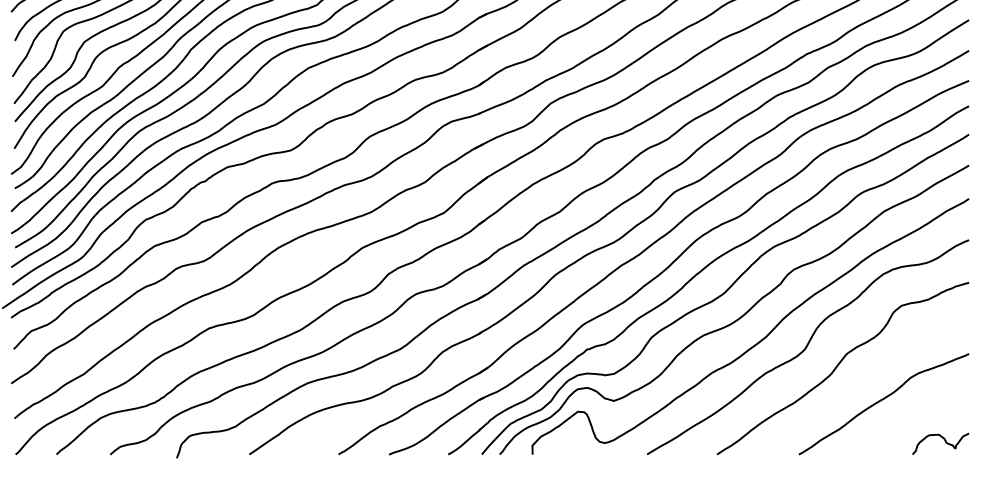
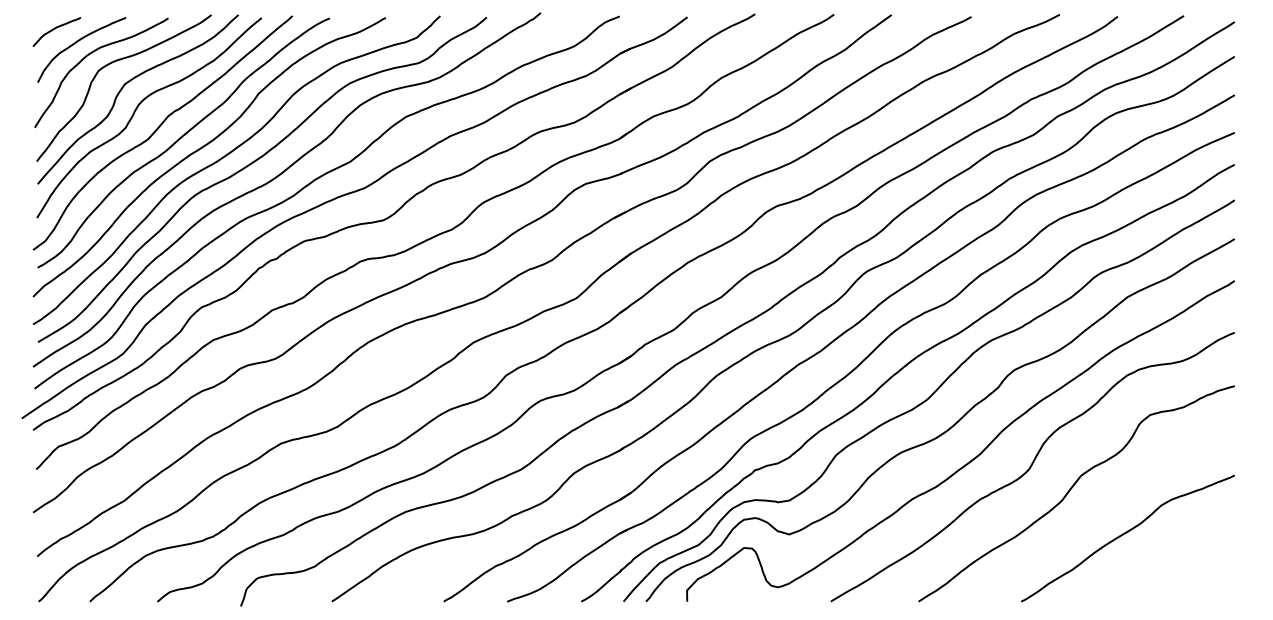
curve: (944, 441) -> (1204, 585), removed

